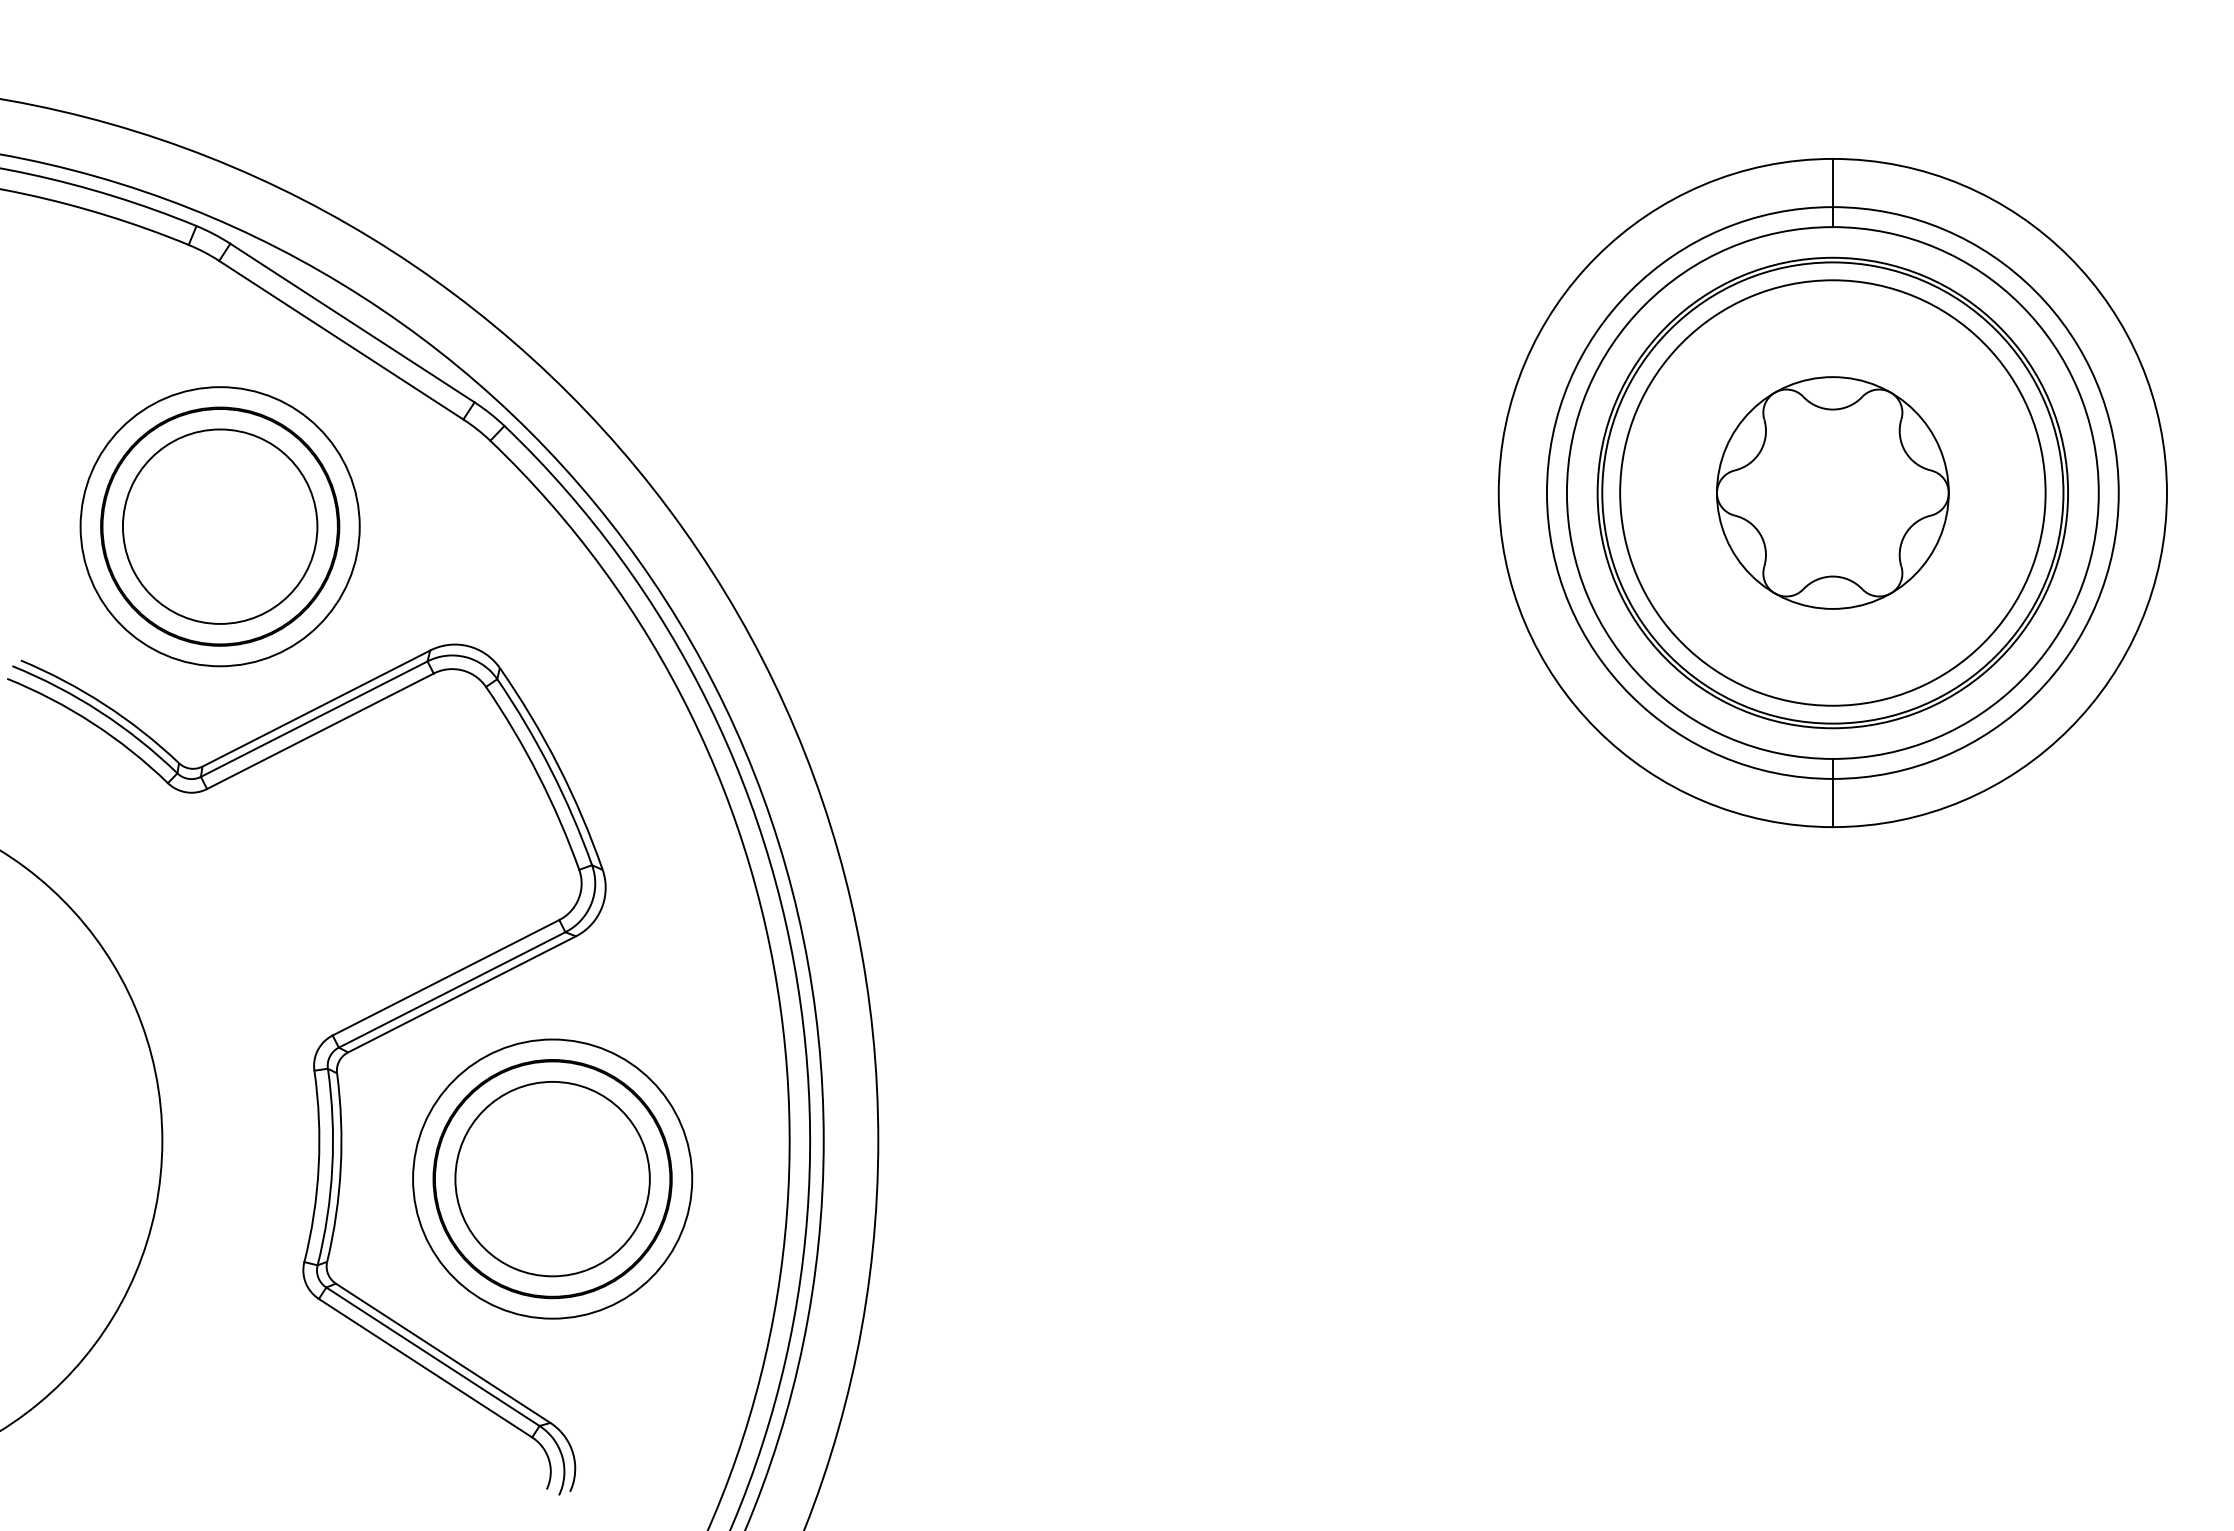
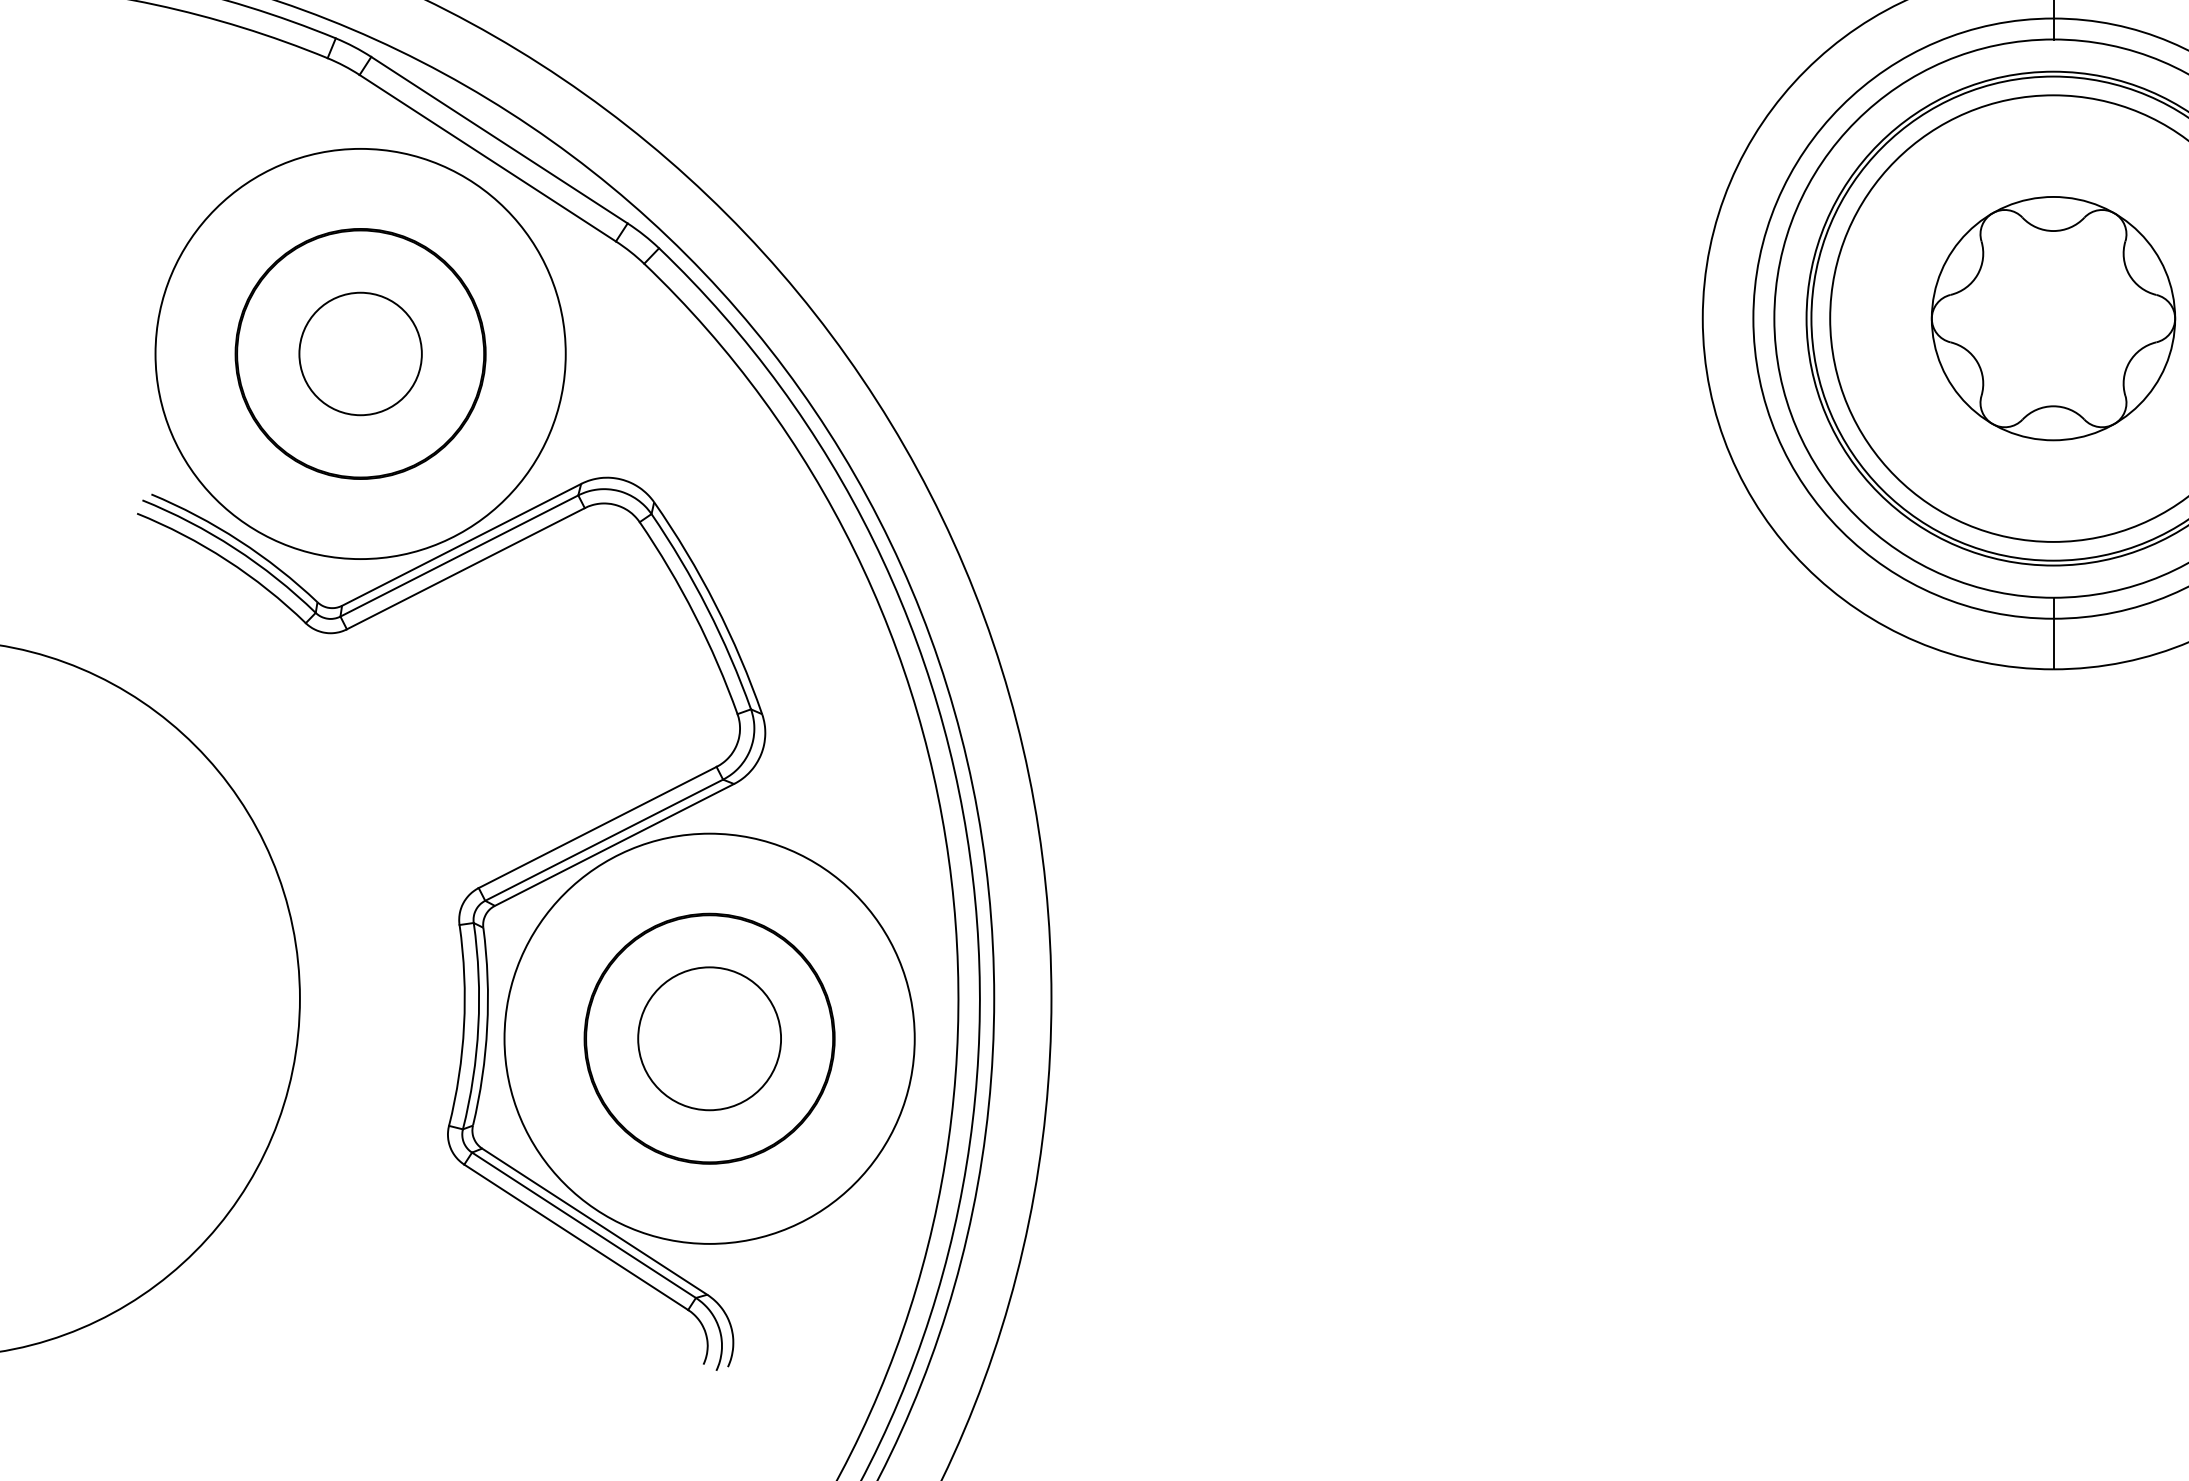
circle: (219, 526) -> (359, 353), size x0.6
circle: (219, 526) -> (359, 353), size x1.4
circle: (552, 1178) -> (709, 1038), size x0.7
circle: (552, 1178) -> (709, 1038), size x1.4

